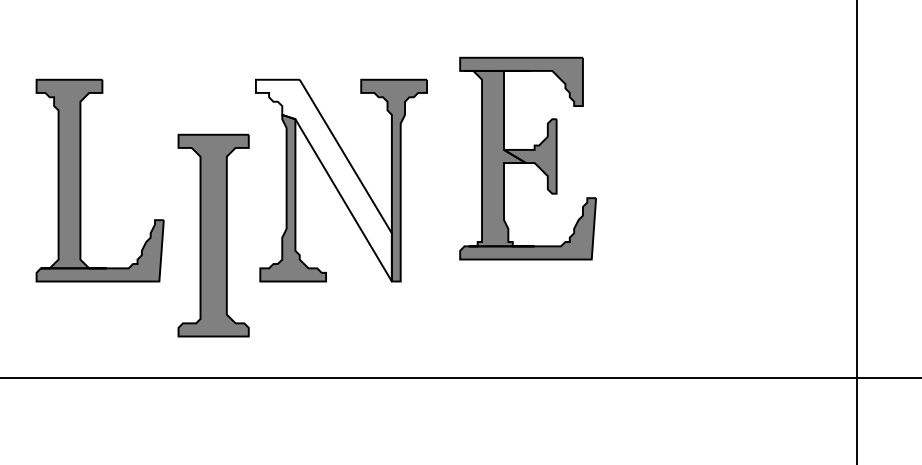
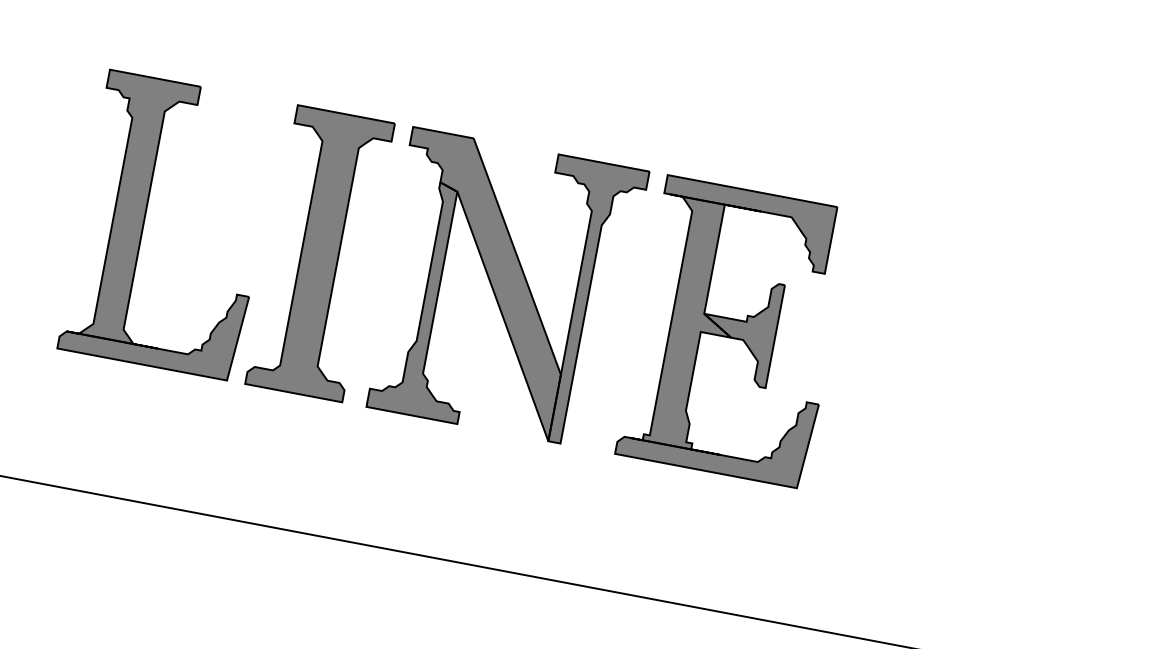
part: (527, 158) -> (734, 331), moved
fill: (323, 180) -> (480, 283), added
part: (213, 235) -> (319, 253), moved

